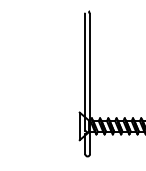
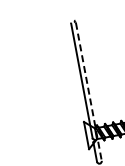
line: (90, 84) -> (89, 92), solid -> dashed

